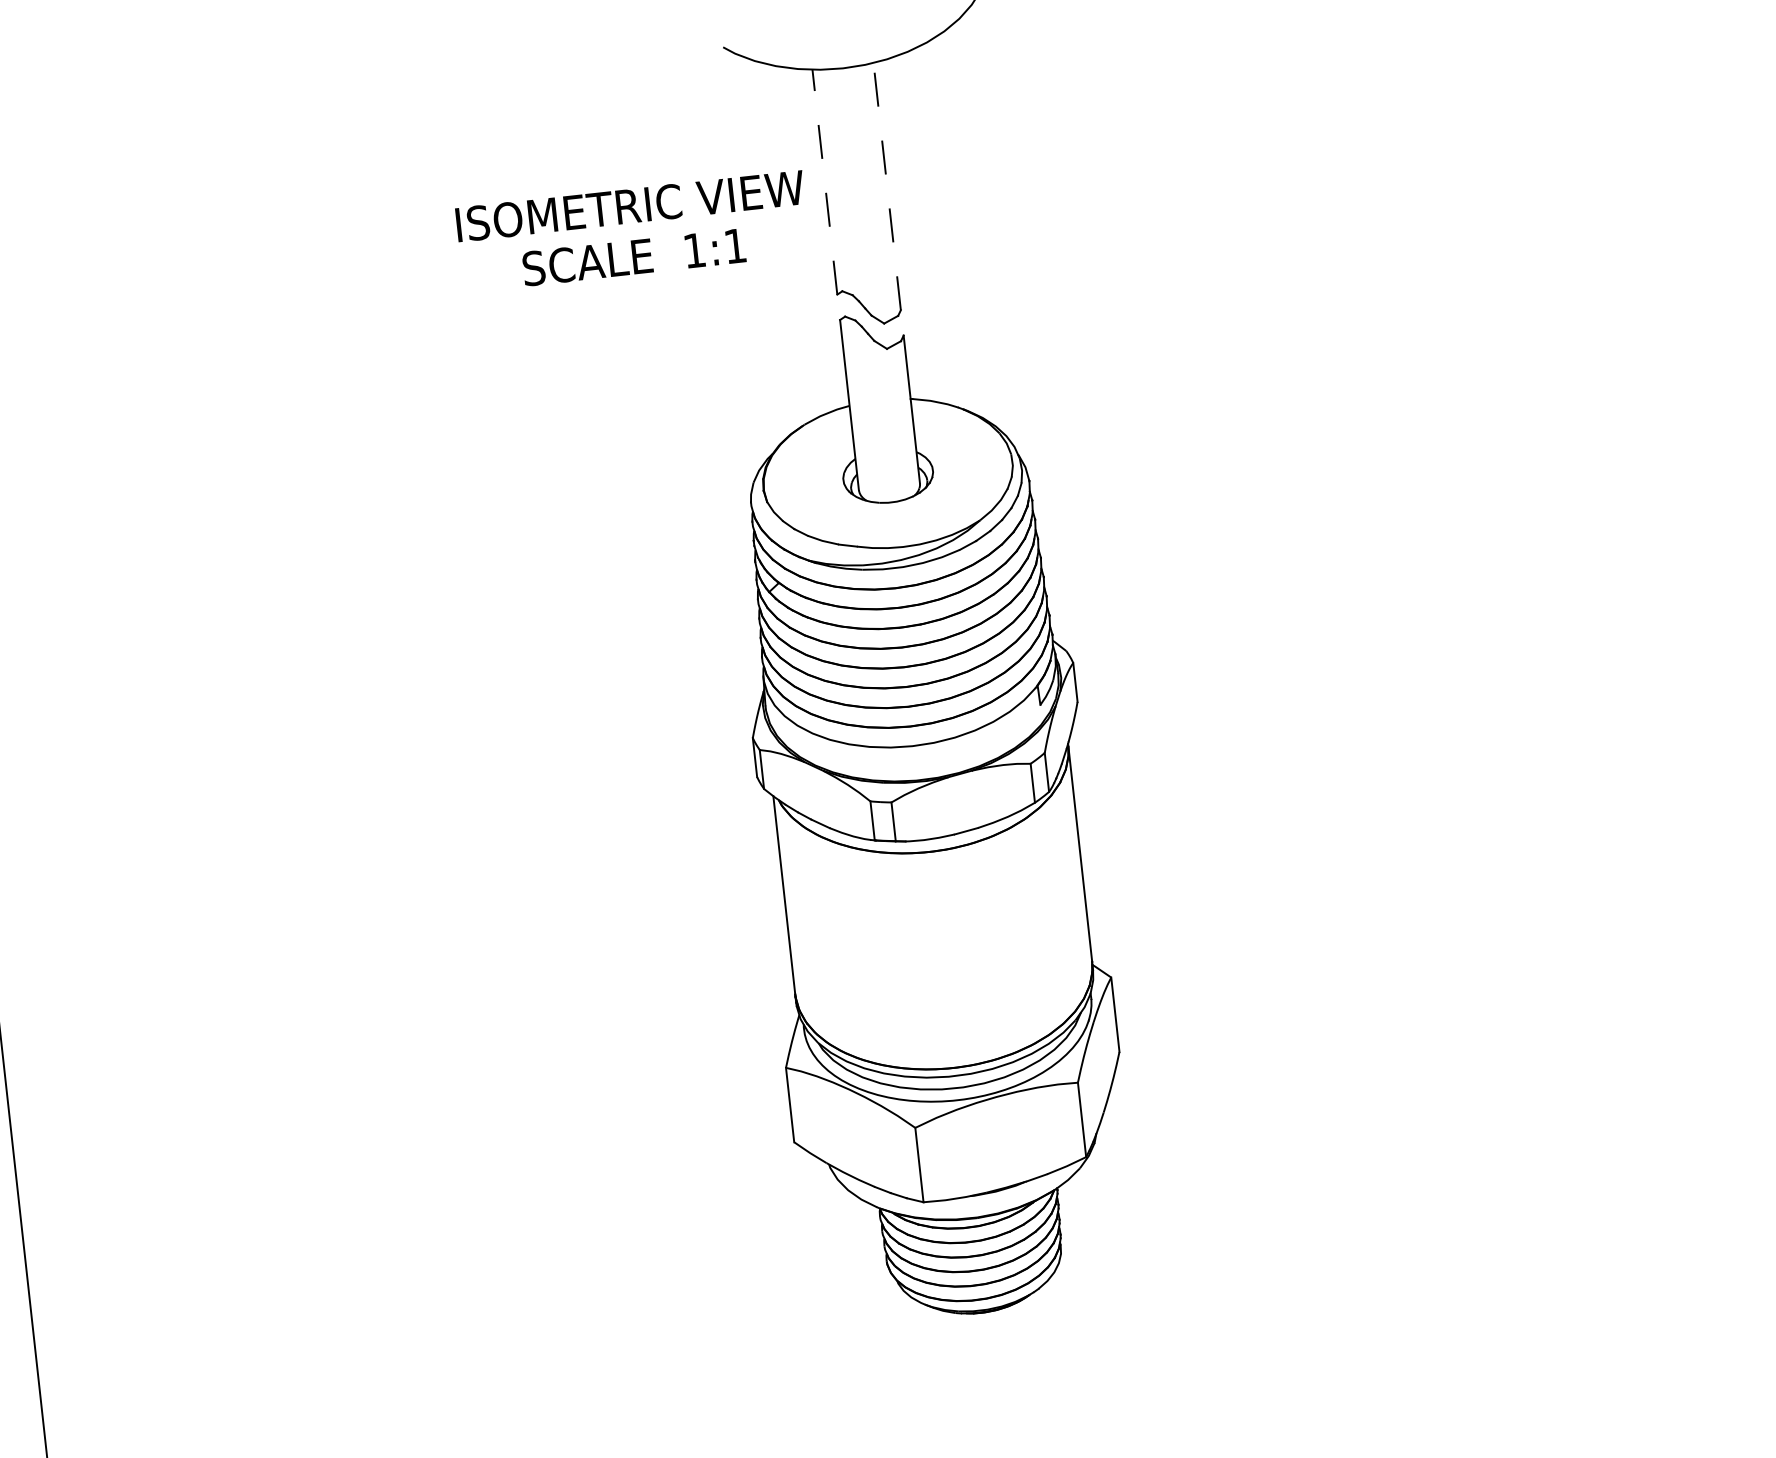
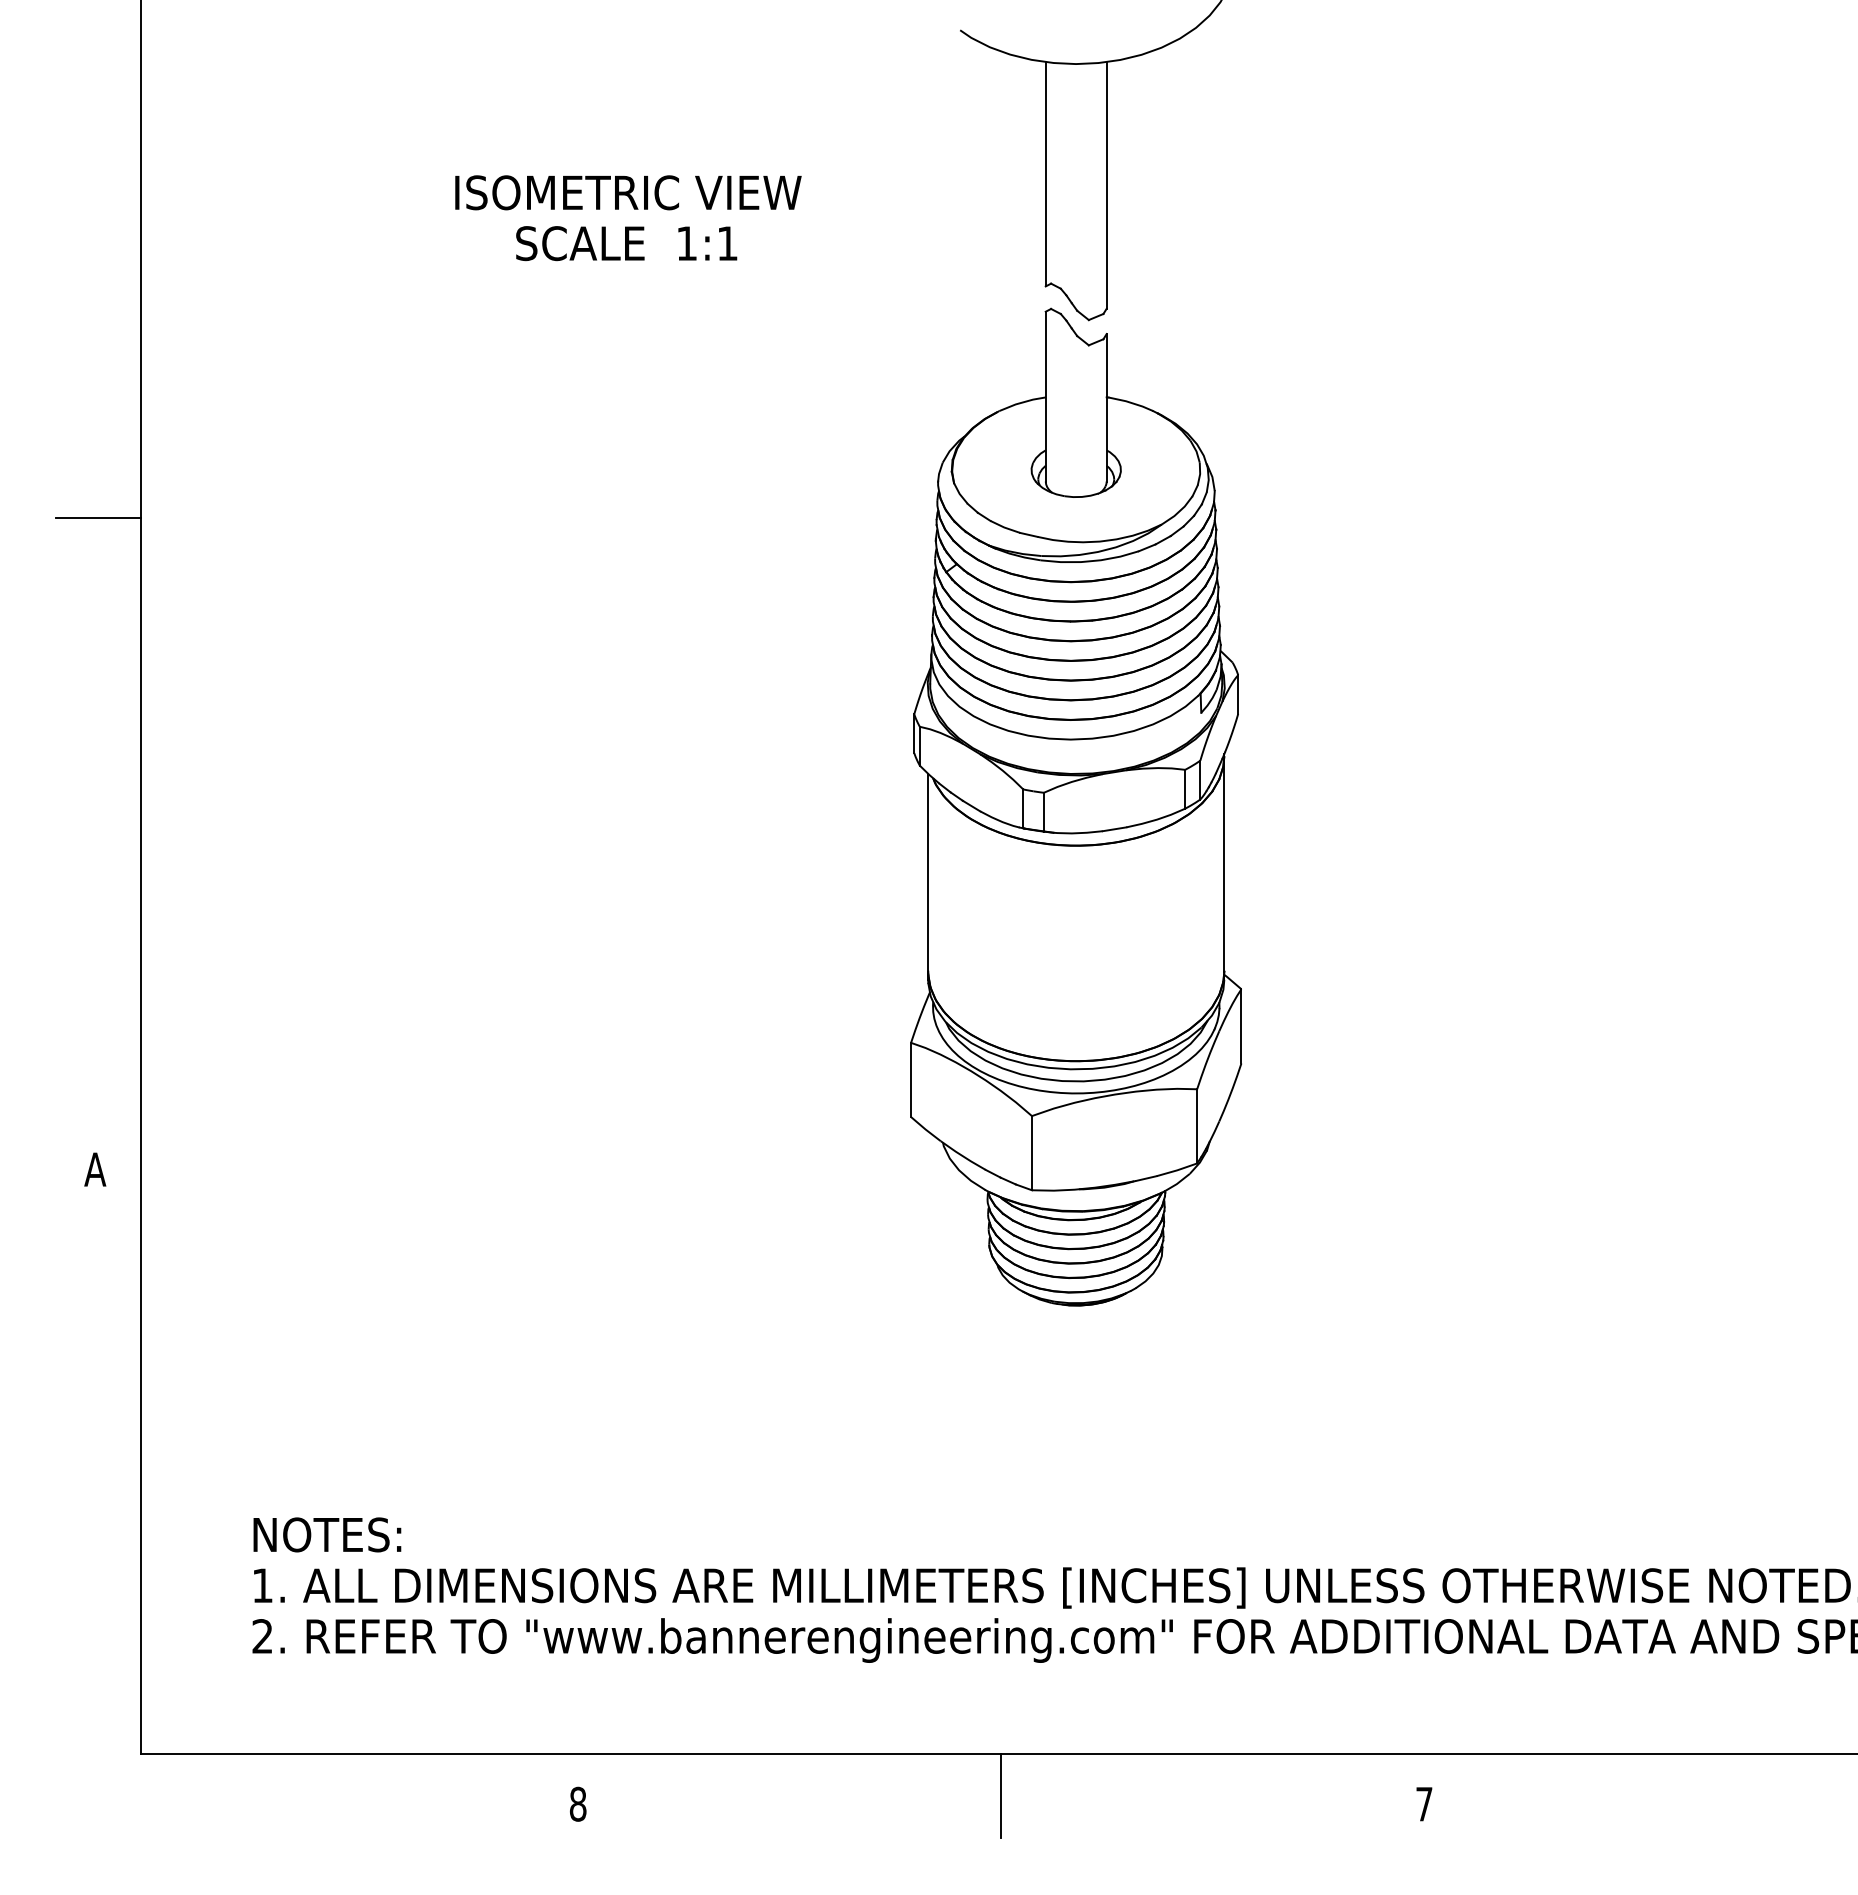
line: (824, 181) -> (1045, 173), dashed -> solid
line: (886, 185) -> (1106, 184), dashed -> solid
text: (633, 231) -> (628, 218), moved

